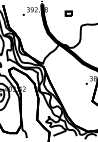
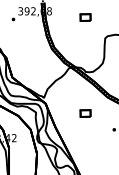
part: (68, 73) -> (84, 113), added

